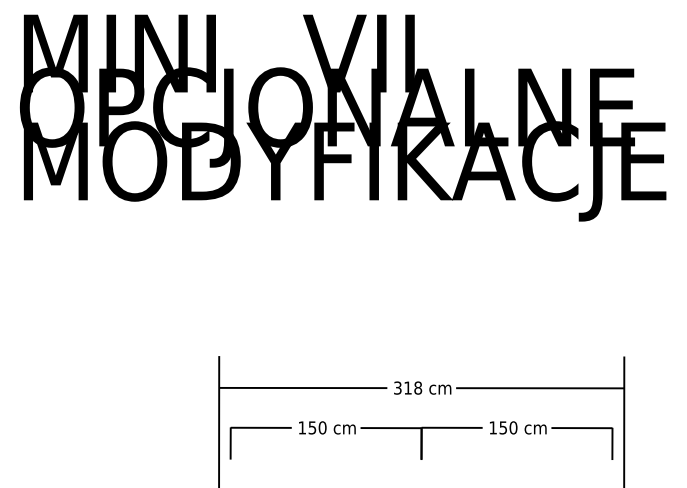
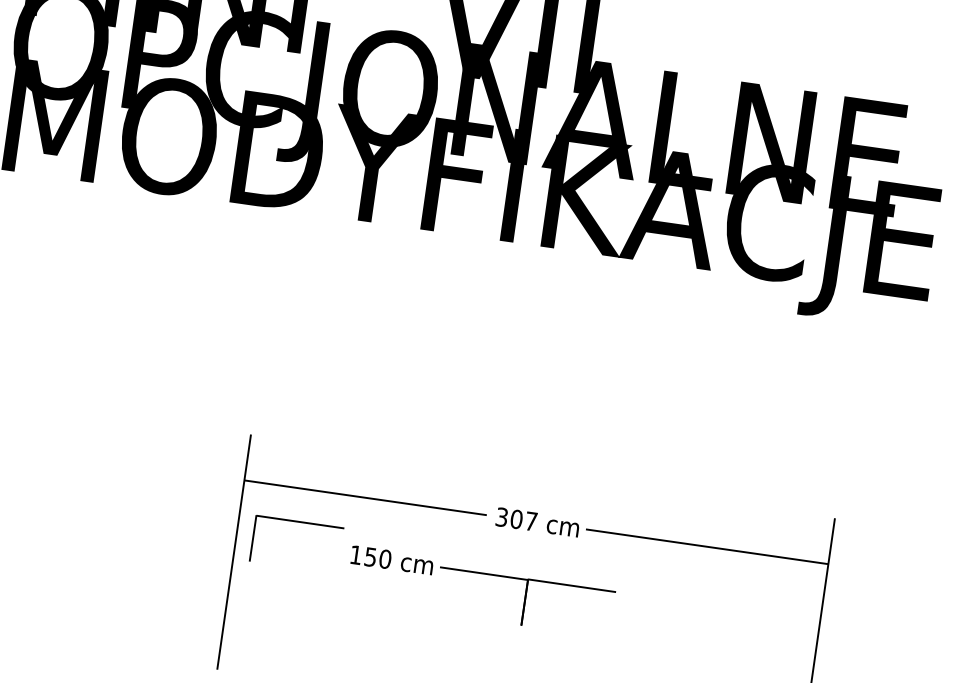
text: (413, 387) -> (524, 519), 318 -> 307
part: (260, 428) -> (299, 522), moved
part: (546, 434) -> (706, 614), removed

